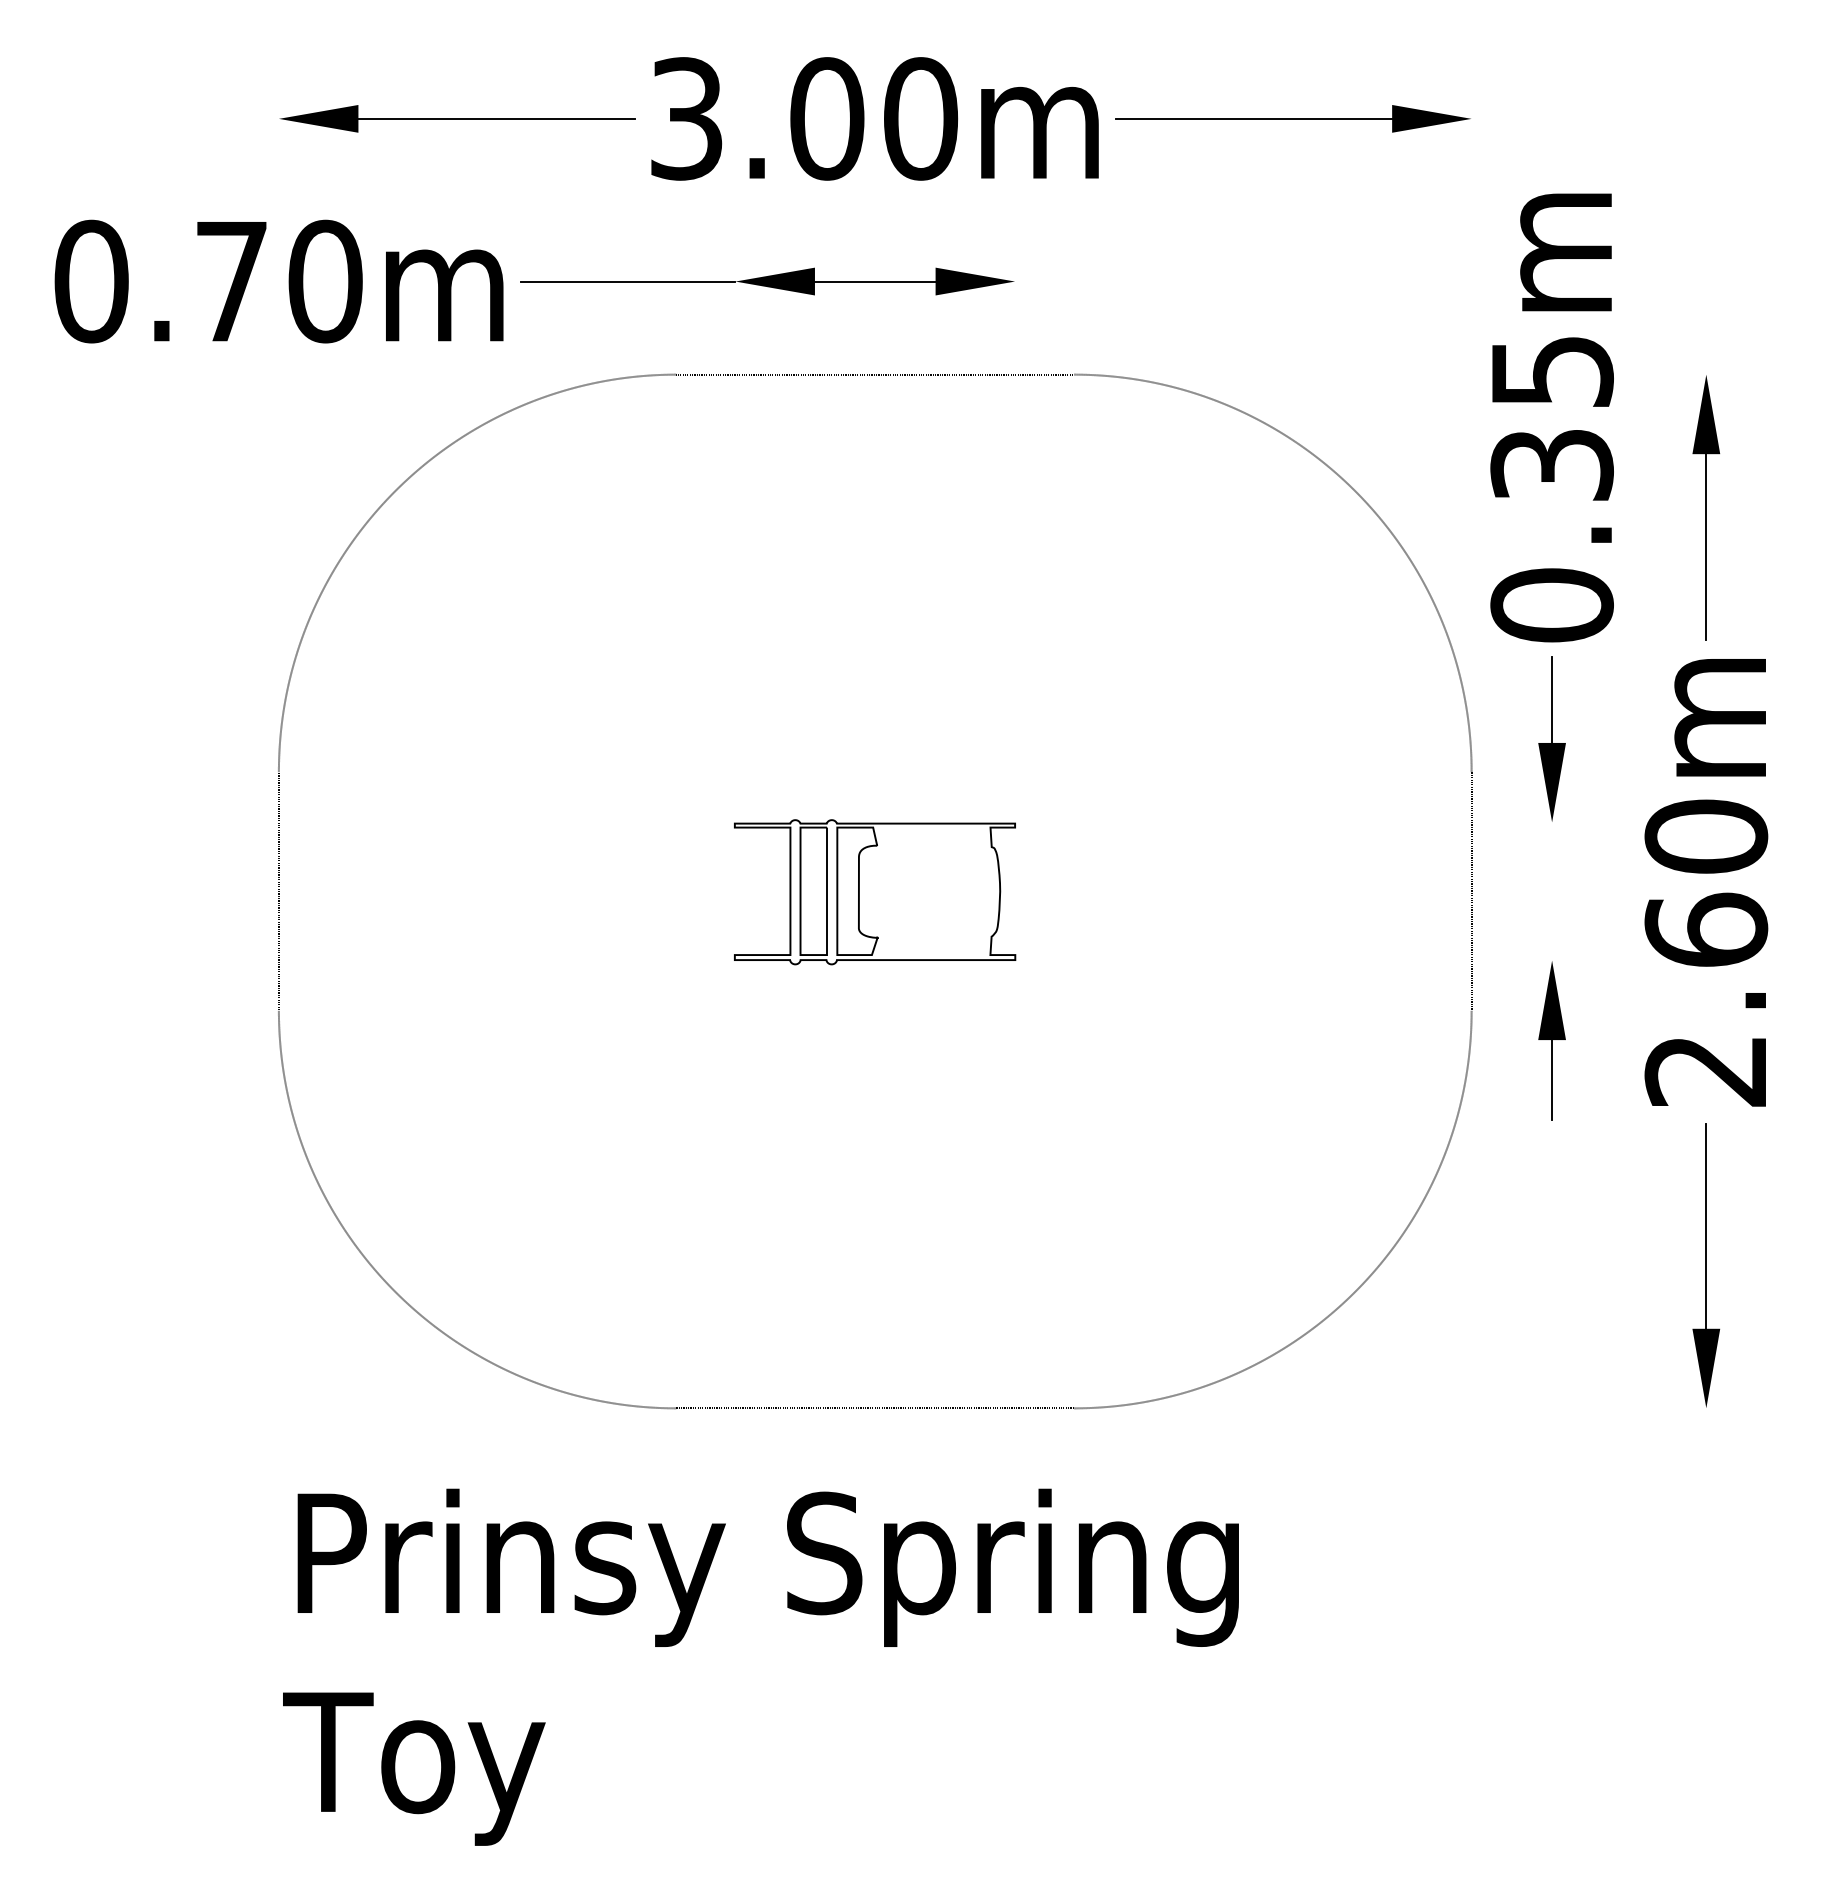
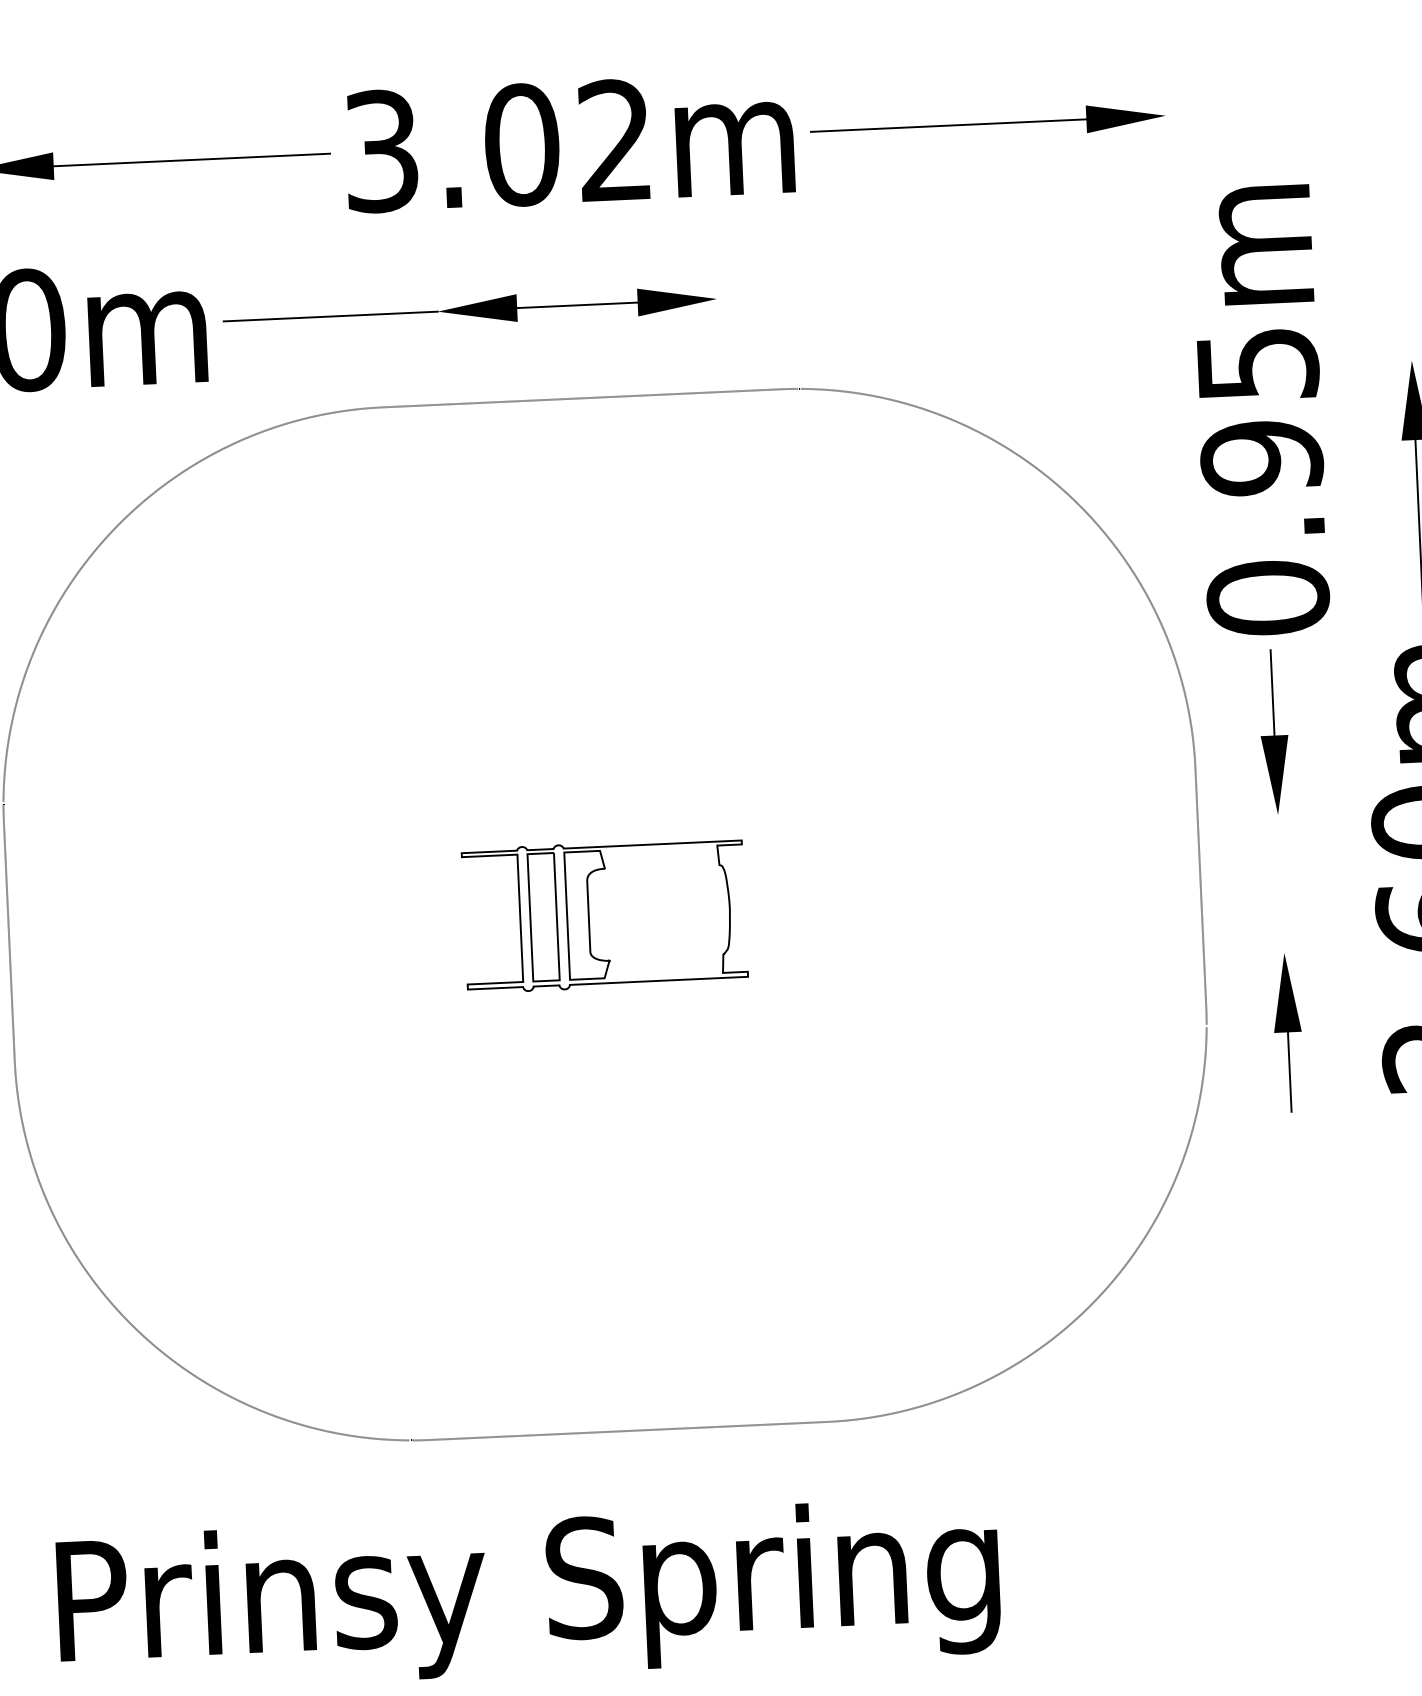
text: (921, 118) -> (616, 140), 3.00m -> 3.02m
text: (1551, 465) -> (1261, 458), 0.35m -> 0.95m

